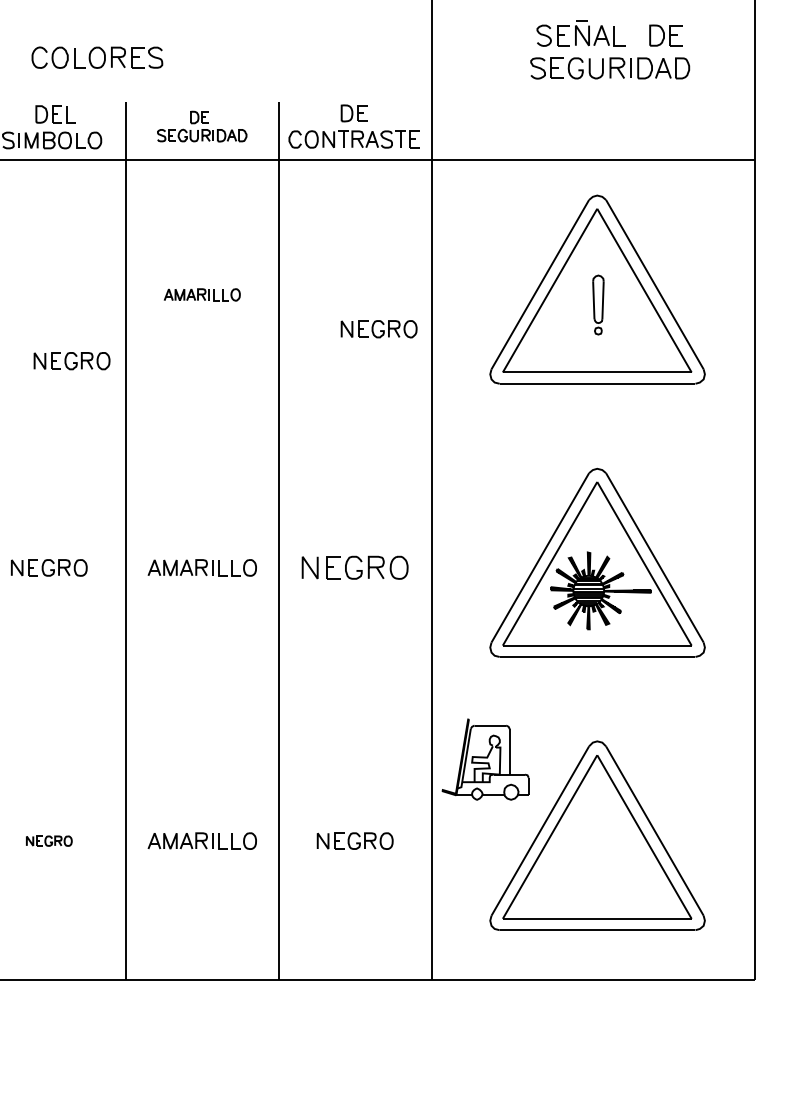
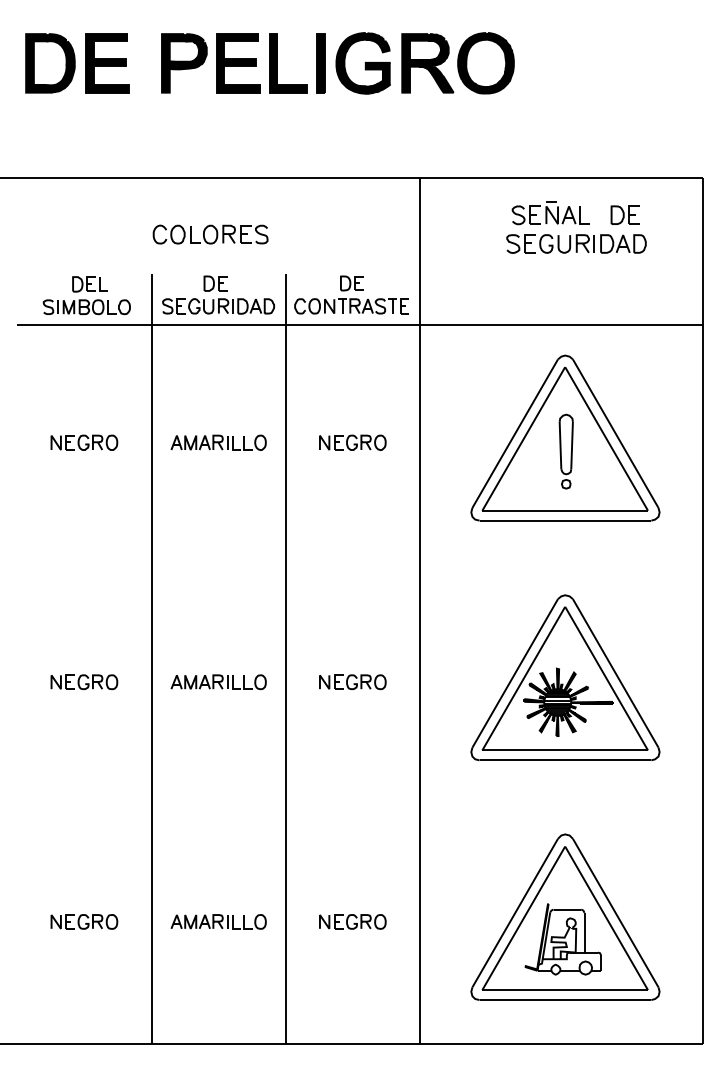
part: (97, 57) -> (210, 234), moved
part: (202, 125) -> (218, 294), size x1.43
part: (202, 294) -> (218, 442), size x1.43
part: (597, 304) -> (565, 451), size x1.43
part: (378, 328) -> (352, 442), moved
part: (72, 360) -> (84, 442), moved
part: (354, 568) -> (352, 682), size x0.71
part: (484, 759) -> (562, 939), moved
part: (49, 840) -> (84, 921), size x1.67

